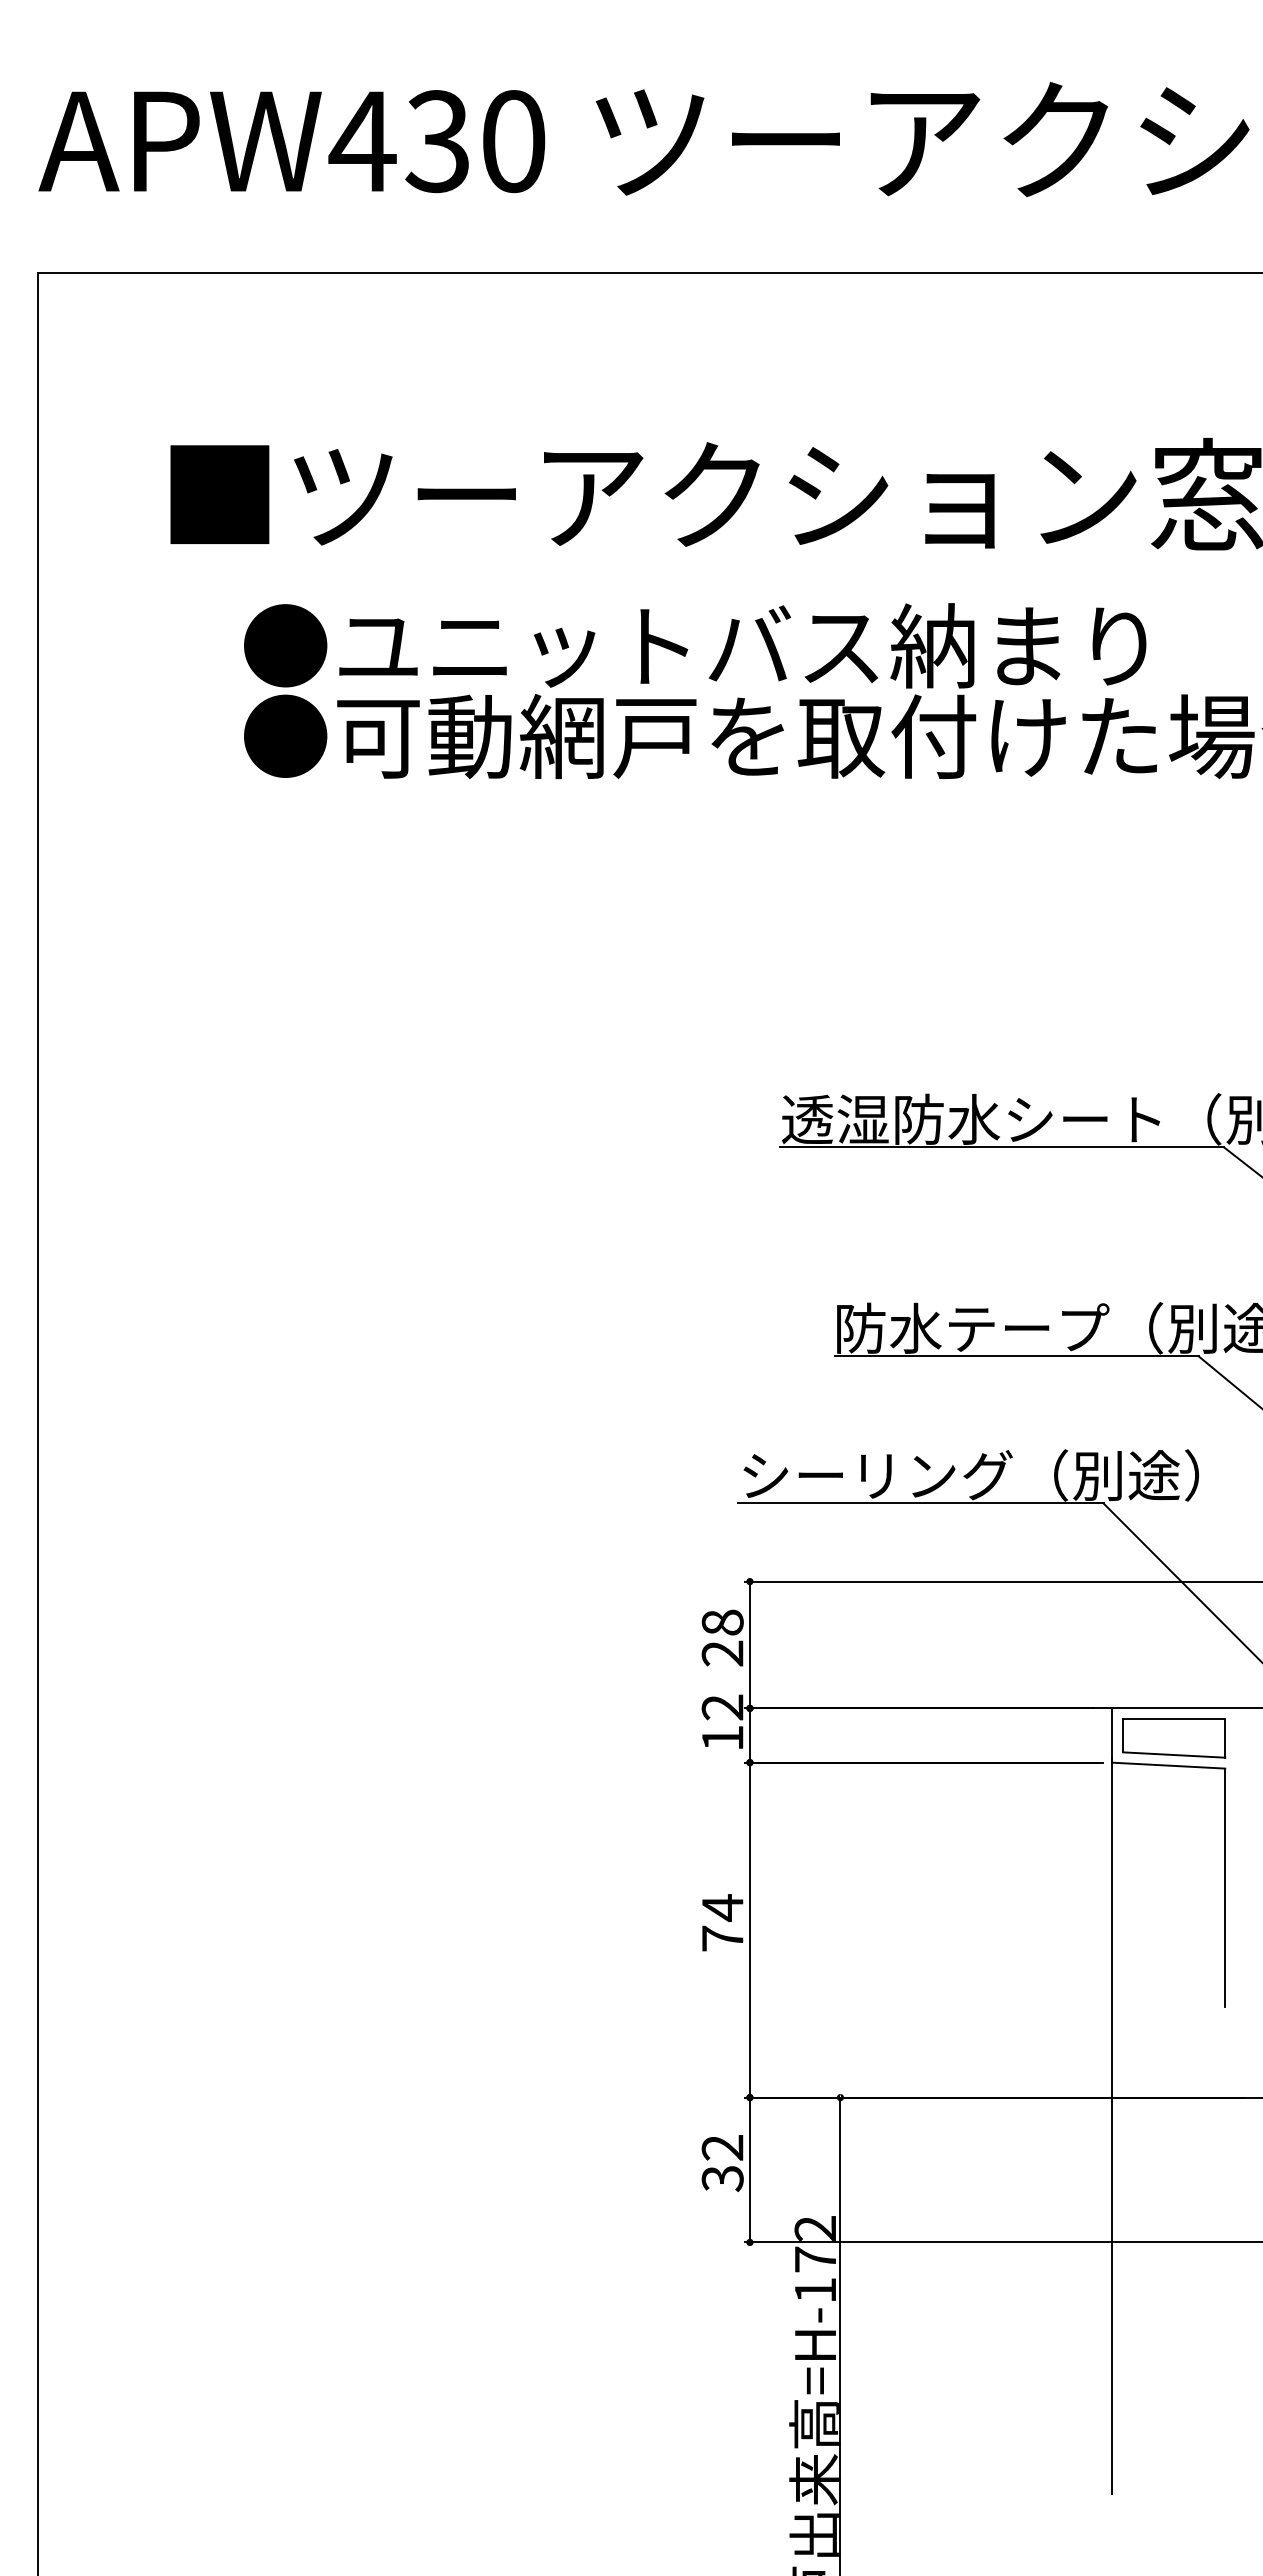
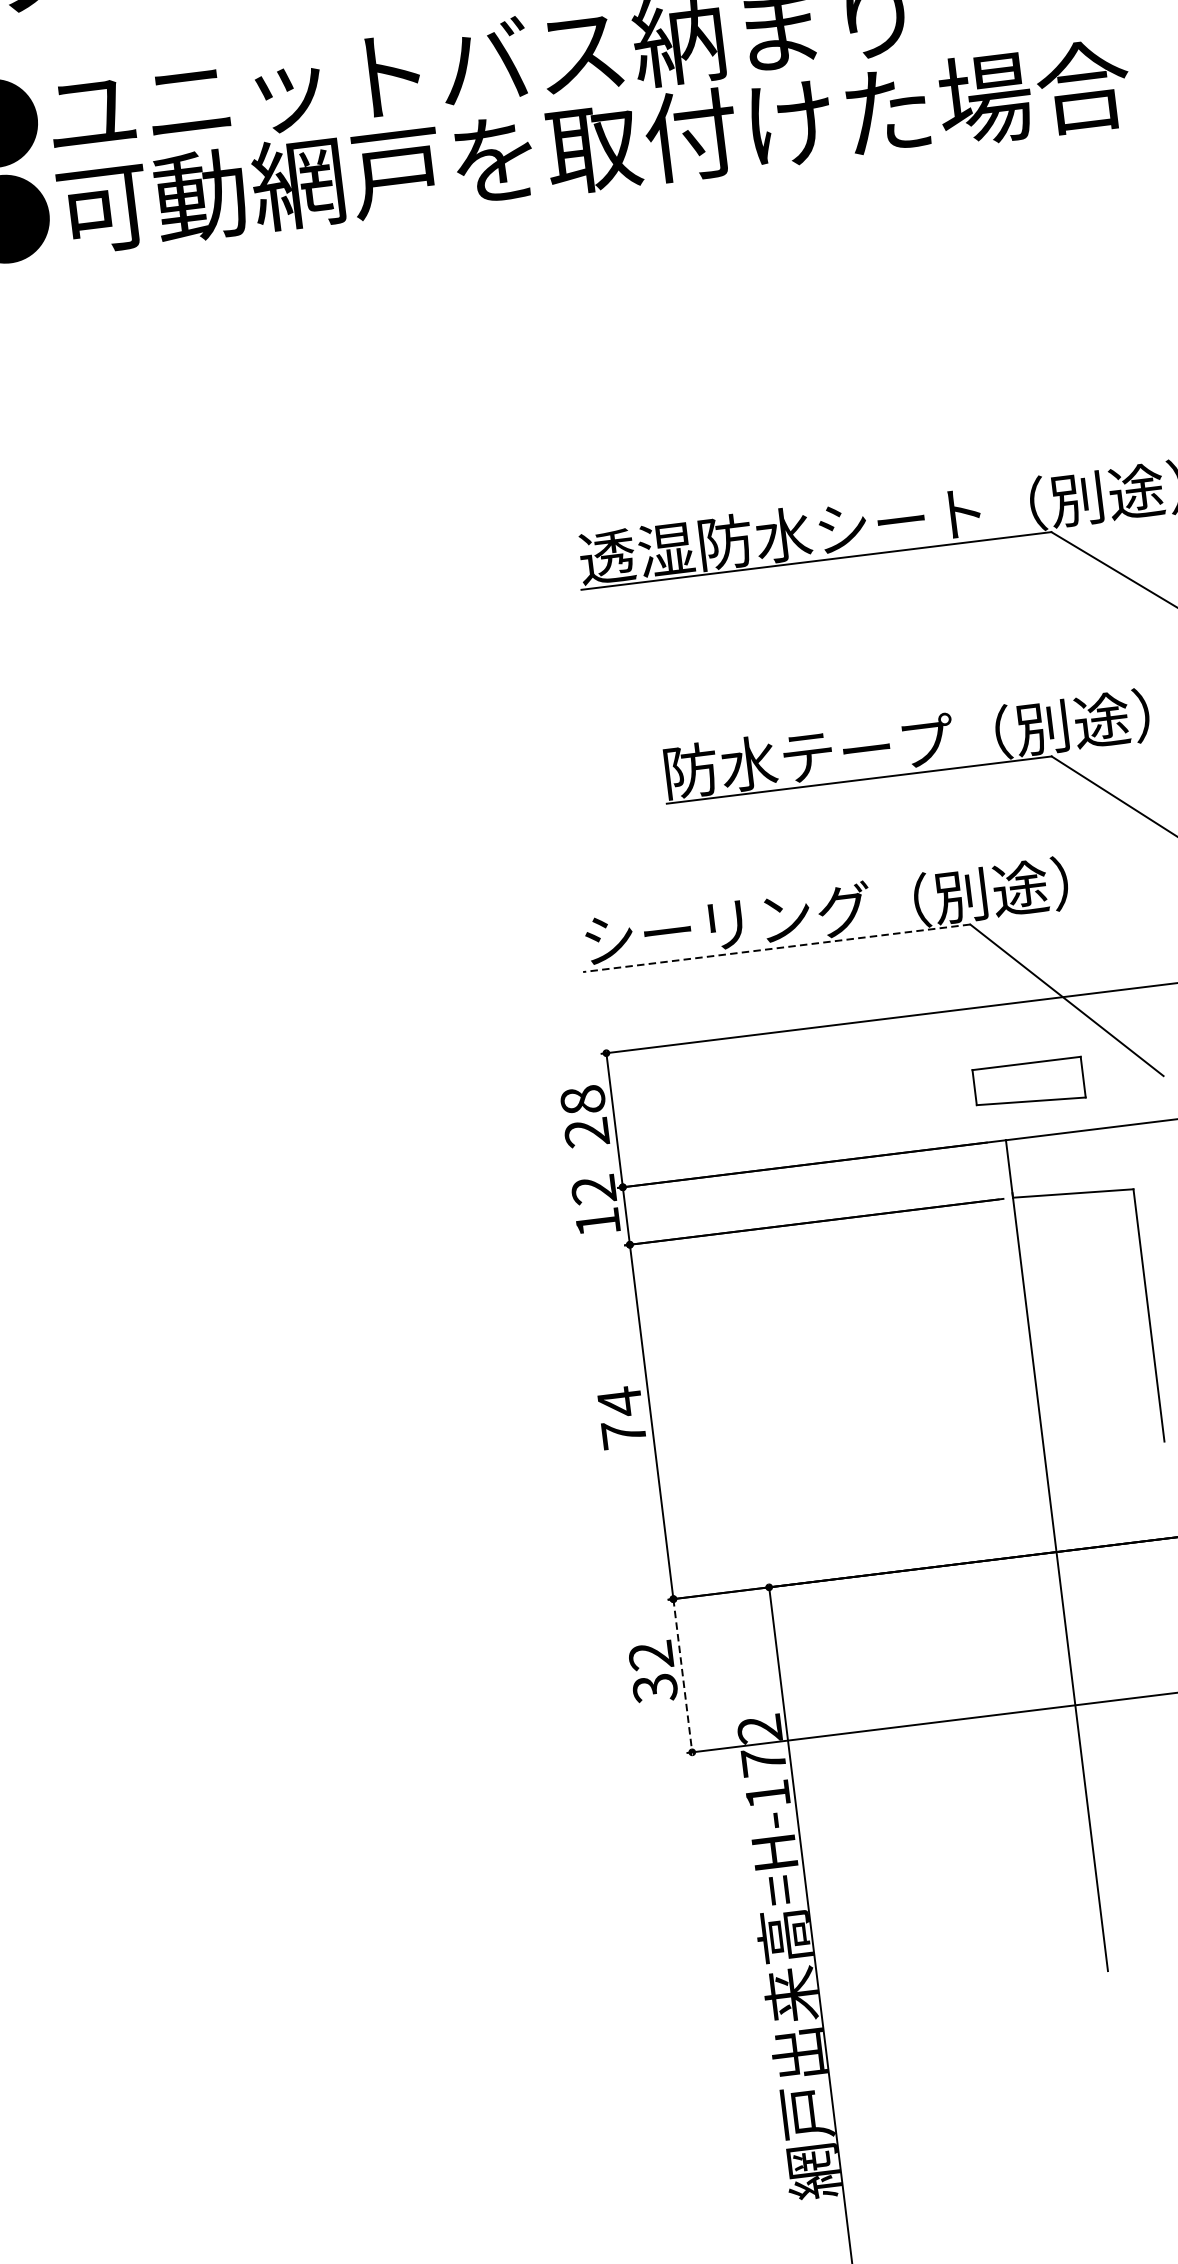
line: (920, 1503) -> (776, 948), solid -> dashed
part: (1174, 1738) -> (1029, 1083), moved
line: (749, 2170) -> (682, 1676), solid -> dashed

